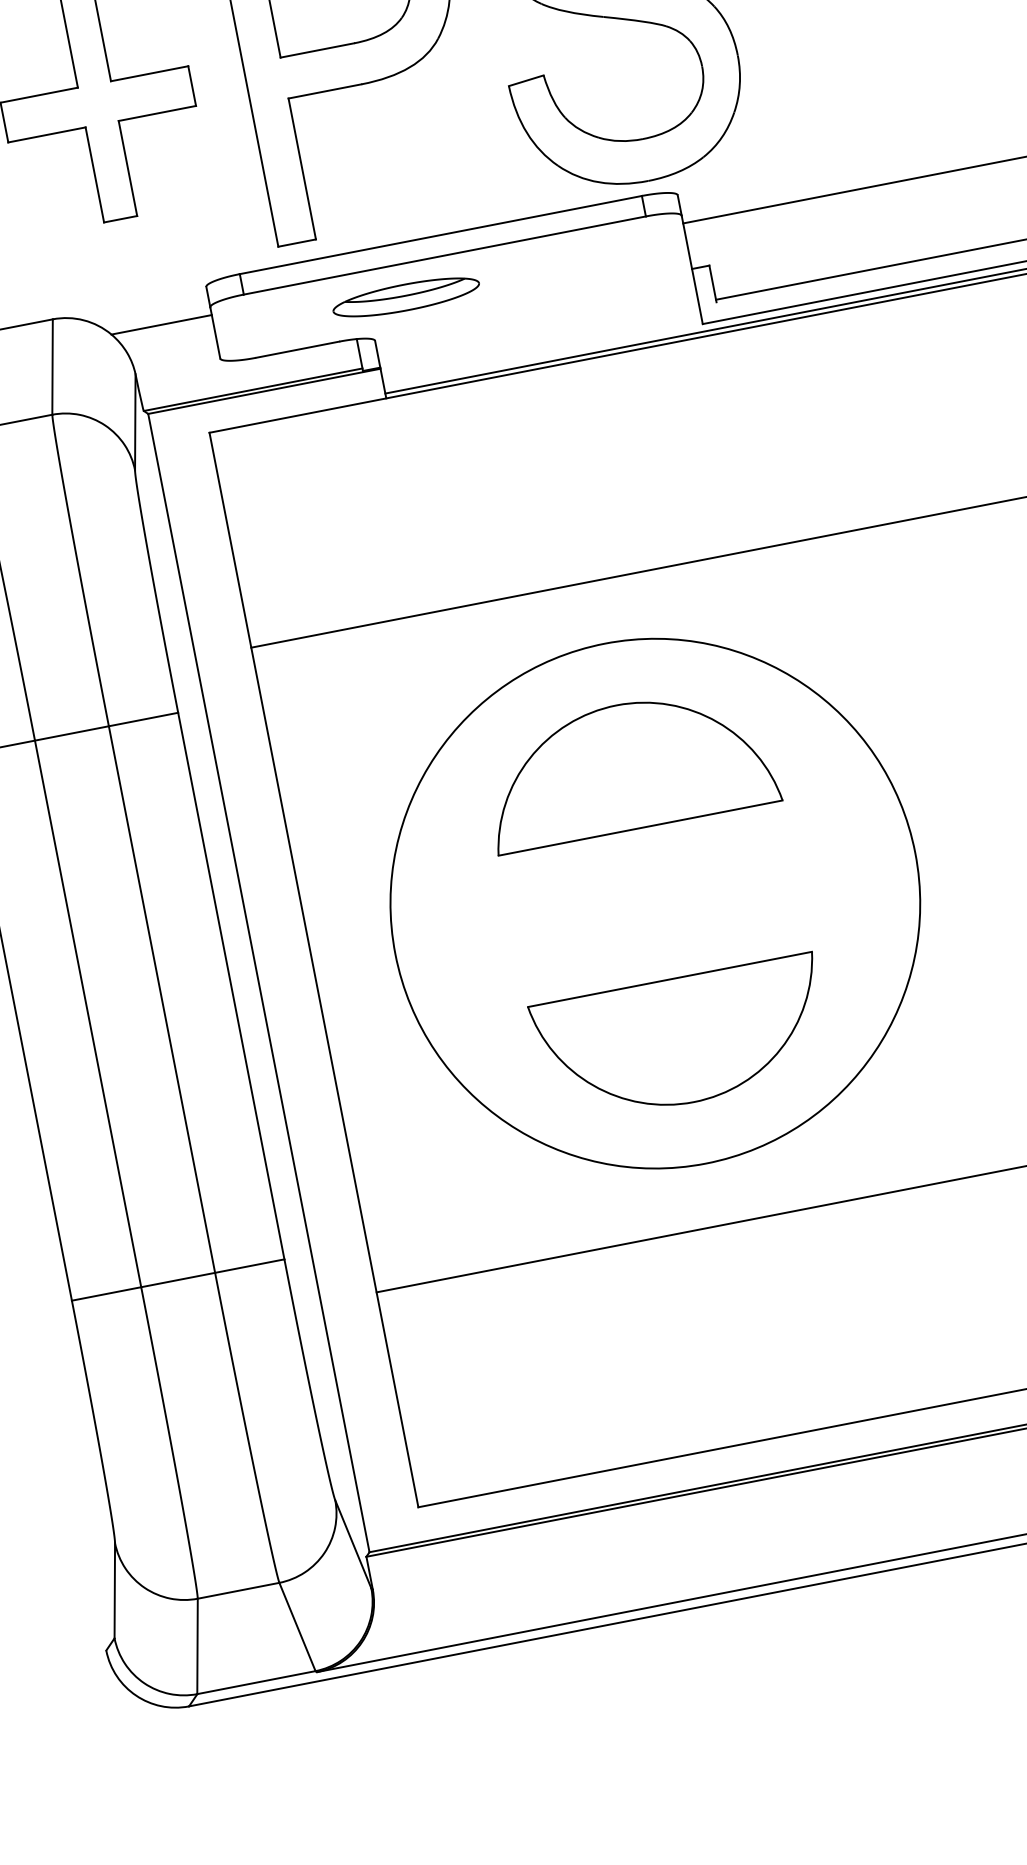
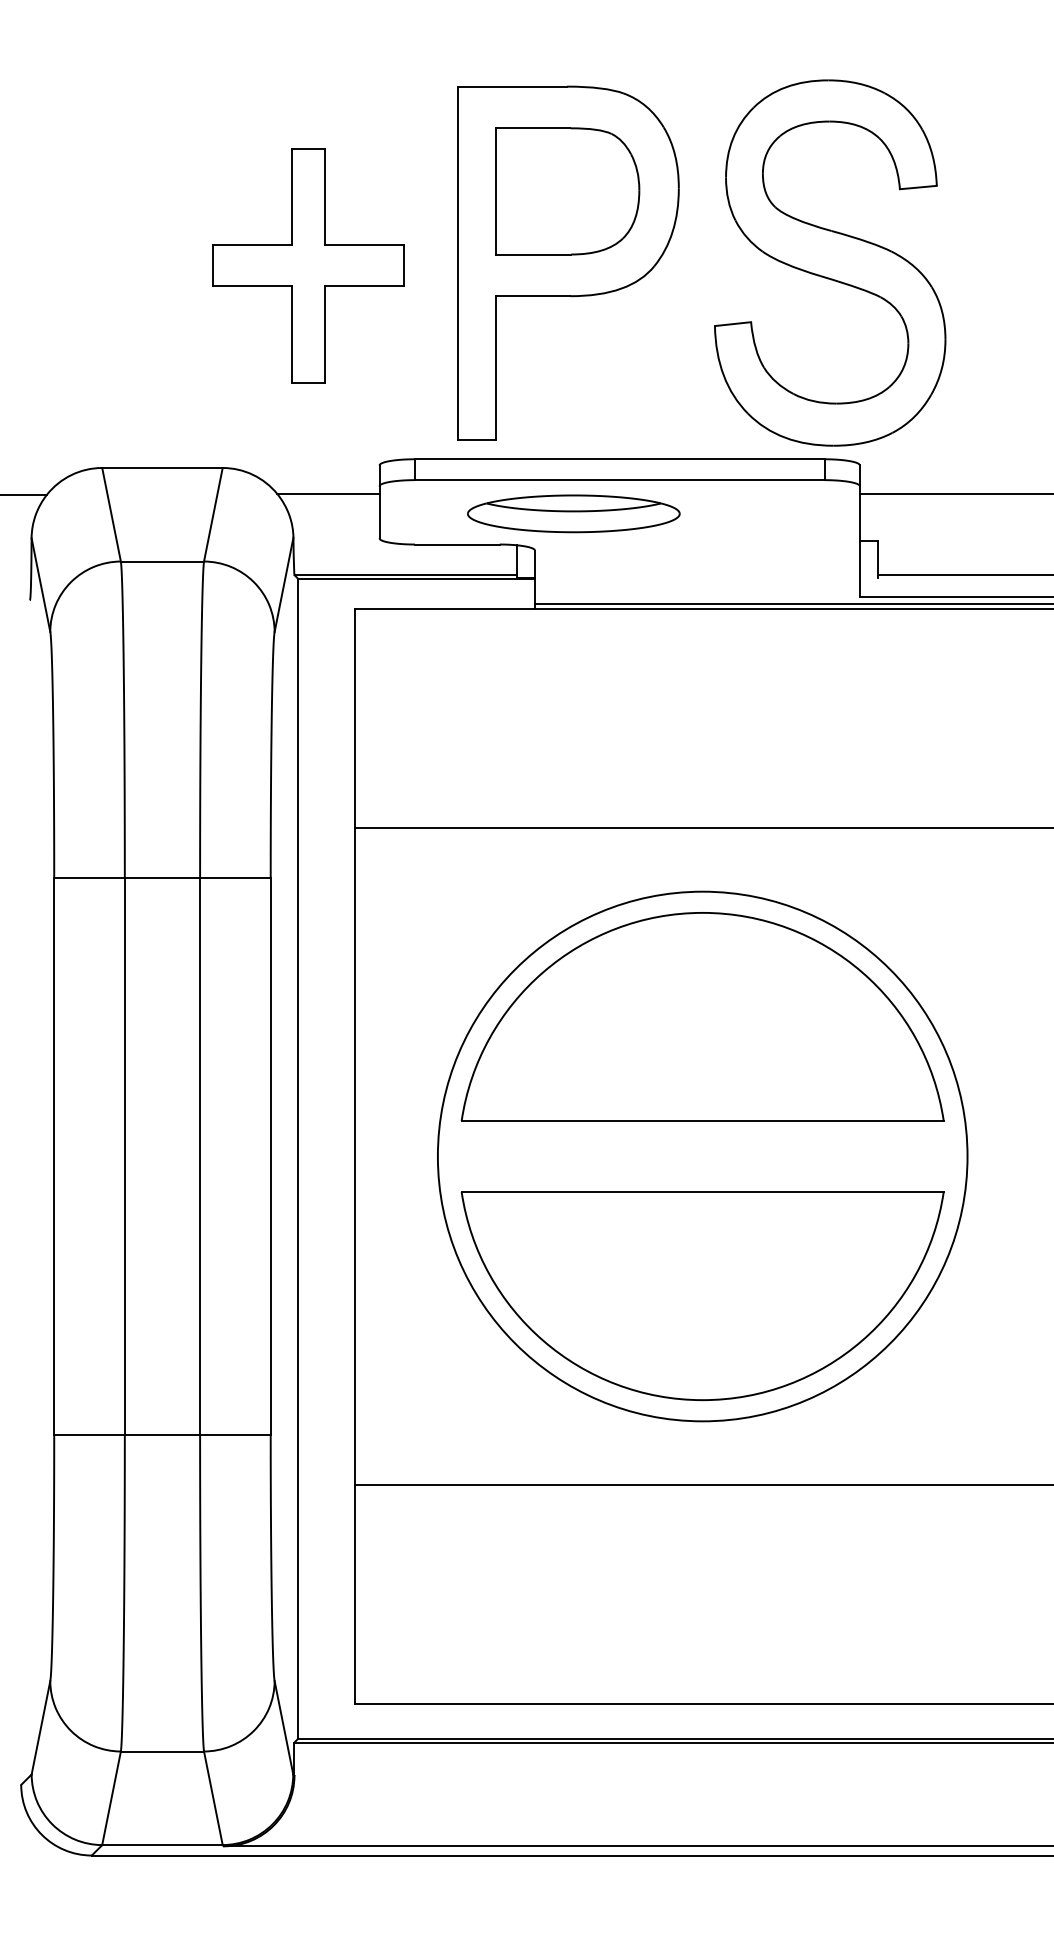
part: (405, 297) -> (573, 513), size x1.43
part: (628, 766) -> (702, 1016), size x1.67
part: (681, 1041) -> (702, 1296), size x1.67

